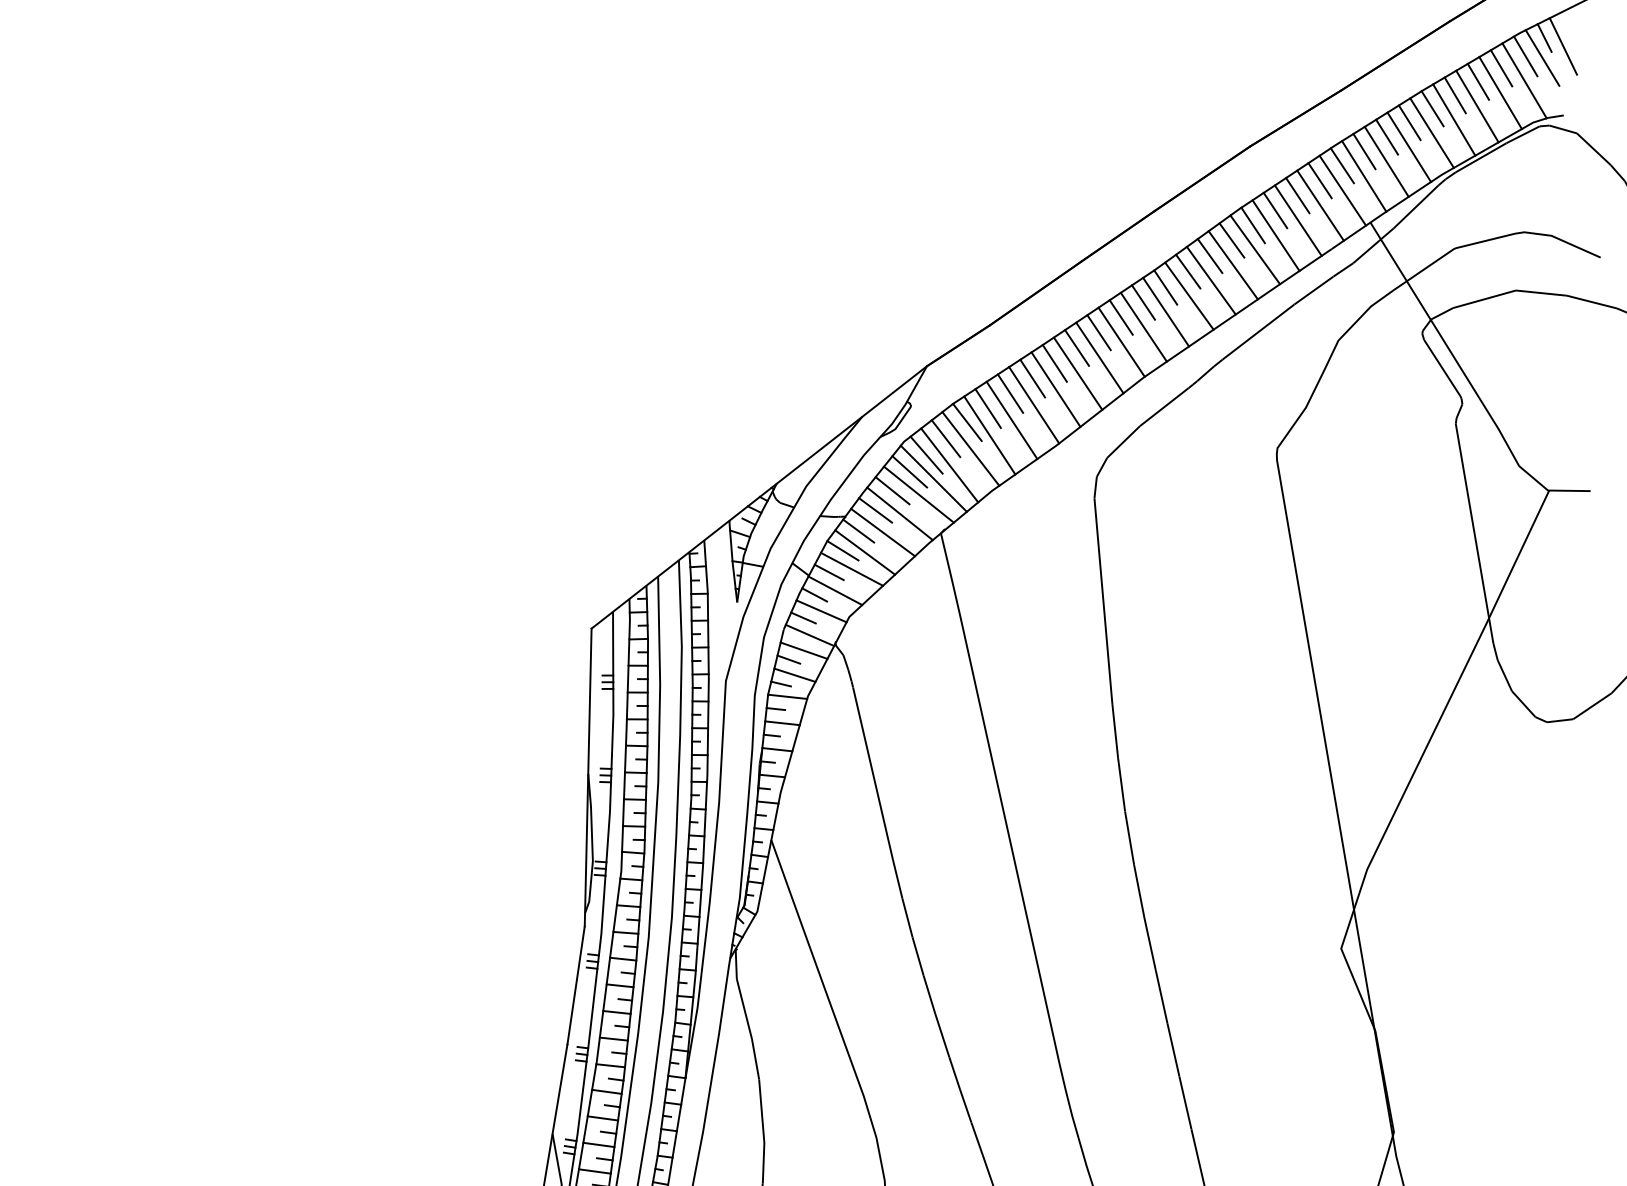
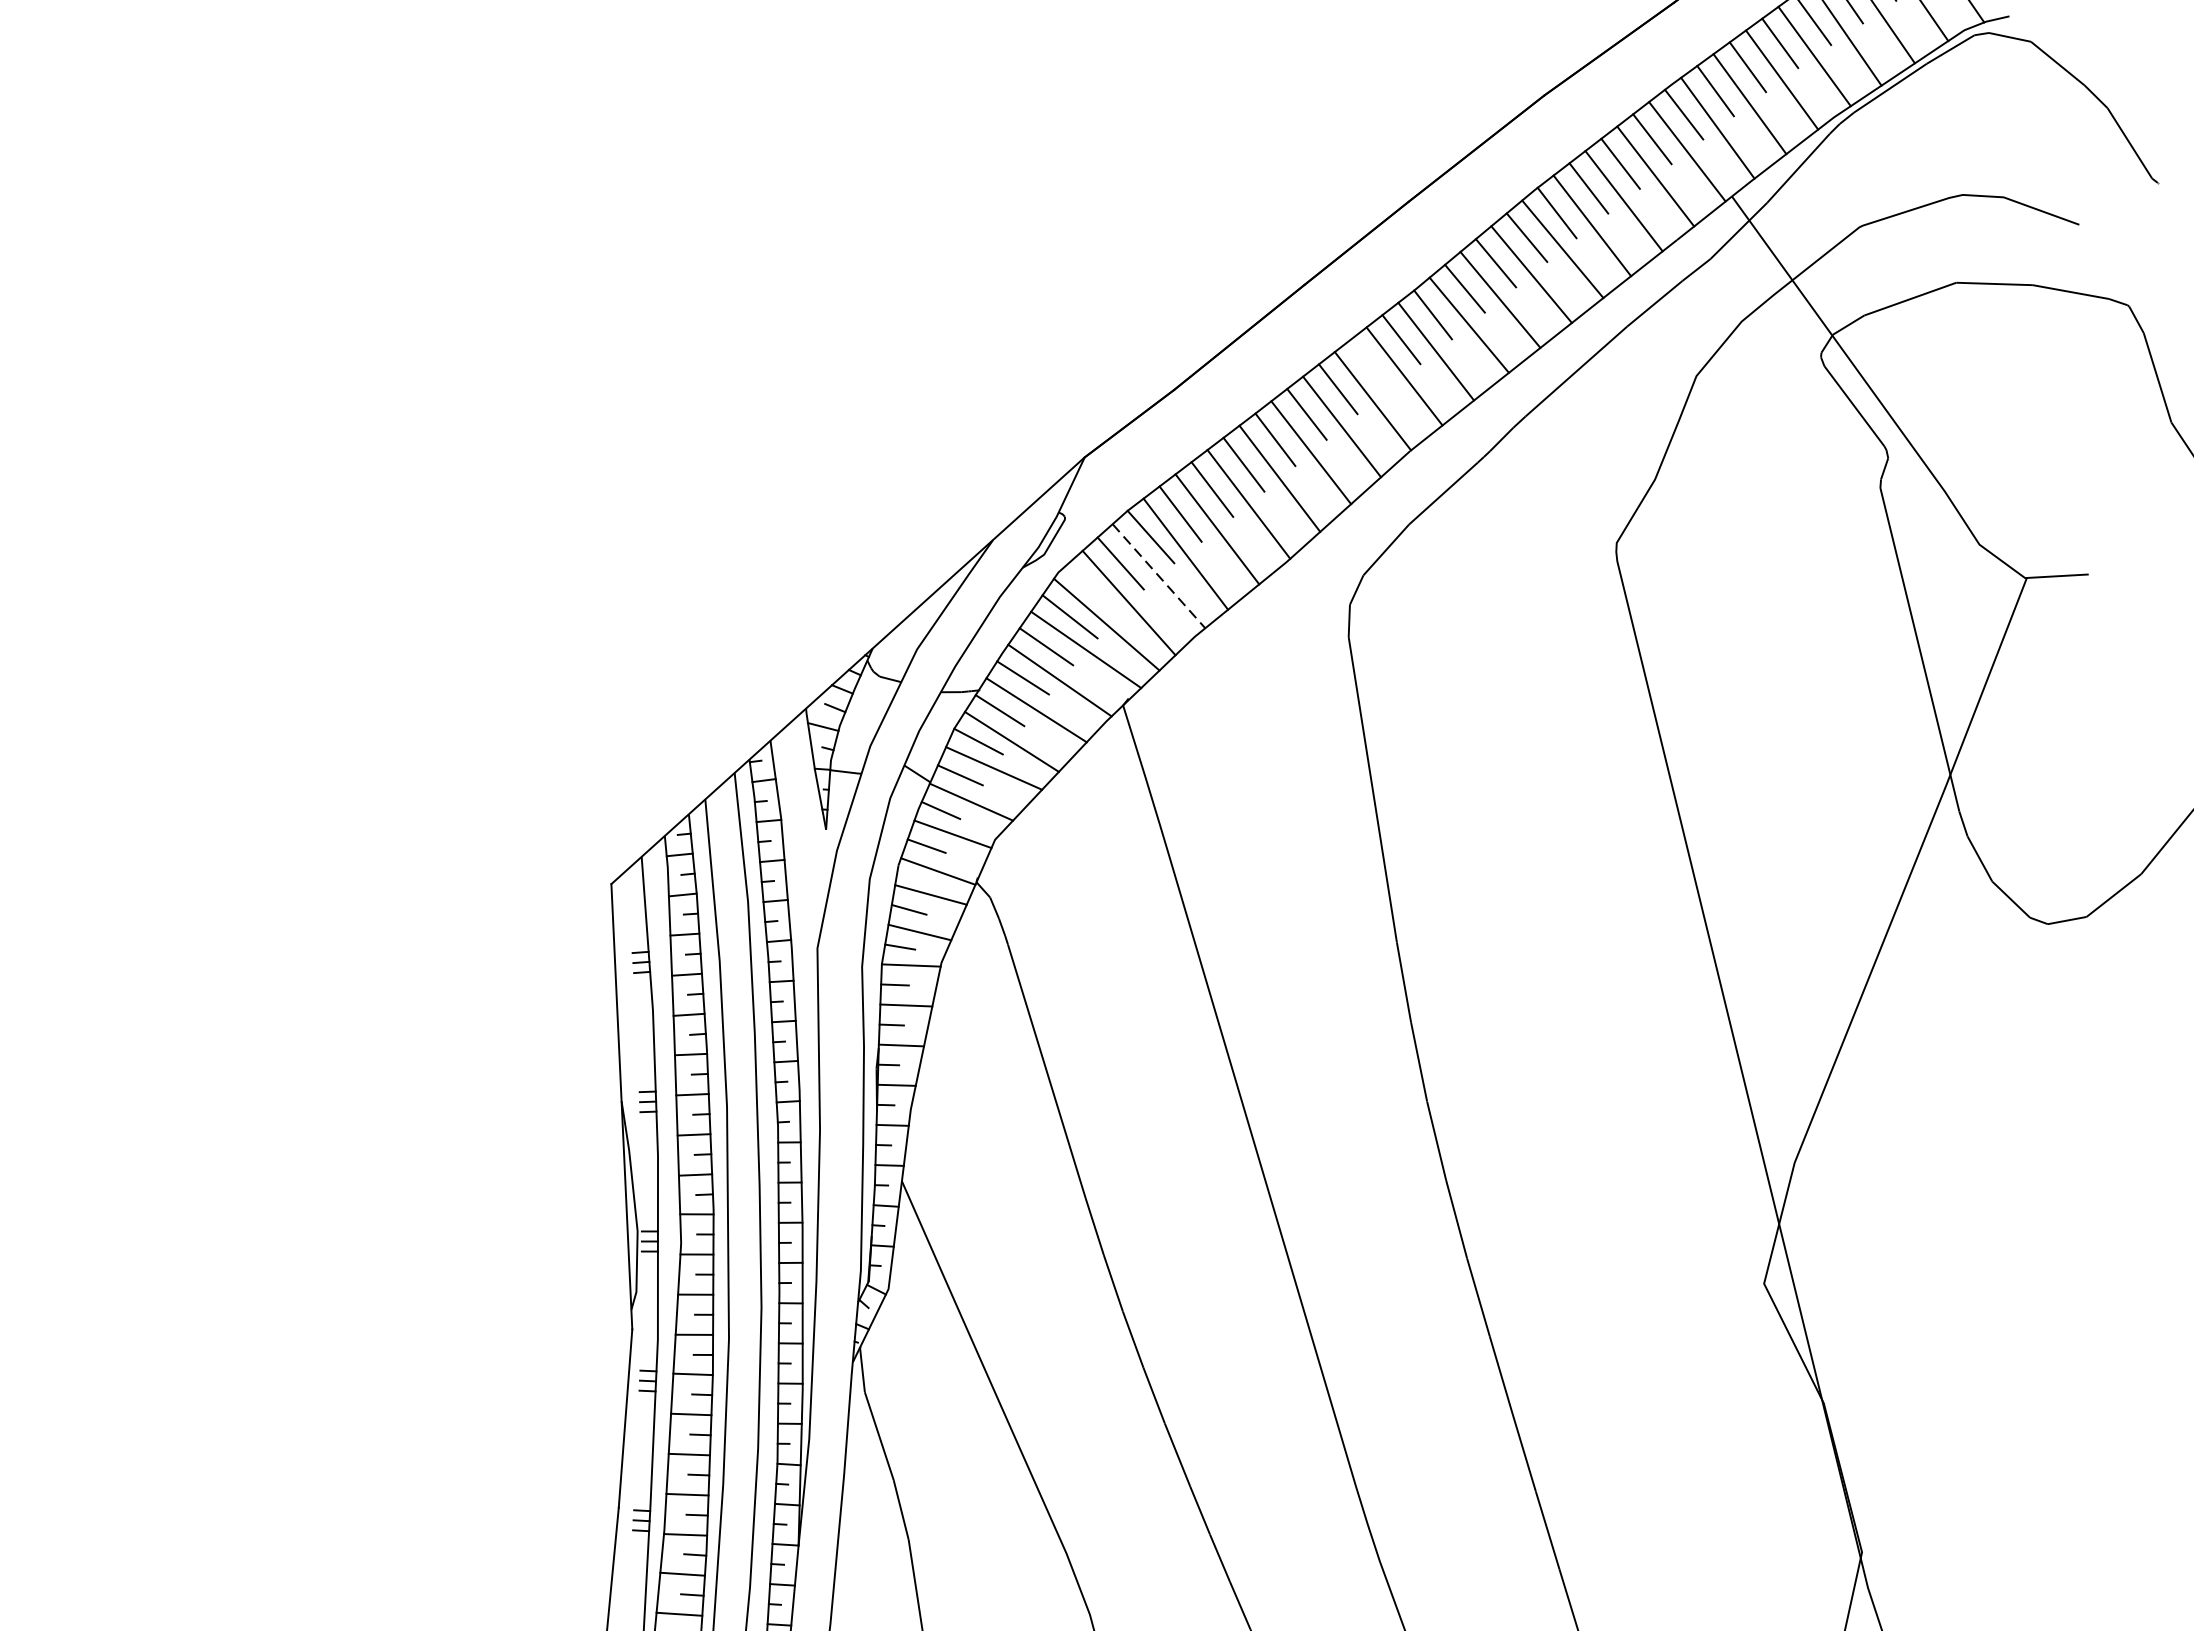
line: (1120, 317) -> (1368, 364), removed
line: (970, 448) -> (1158, 575), solid -> dashed
line: (926, 454) -> (1093, 589), removed

